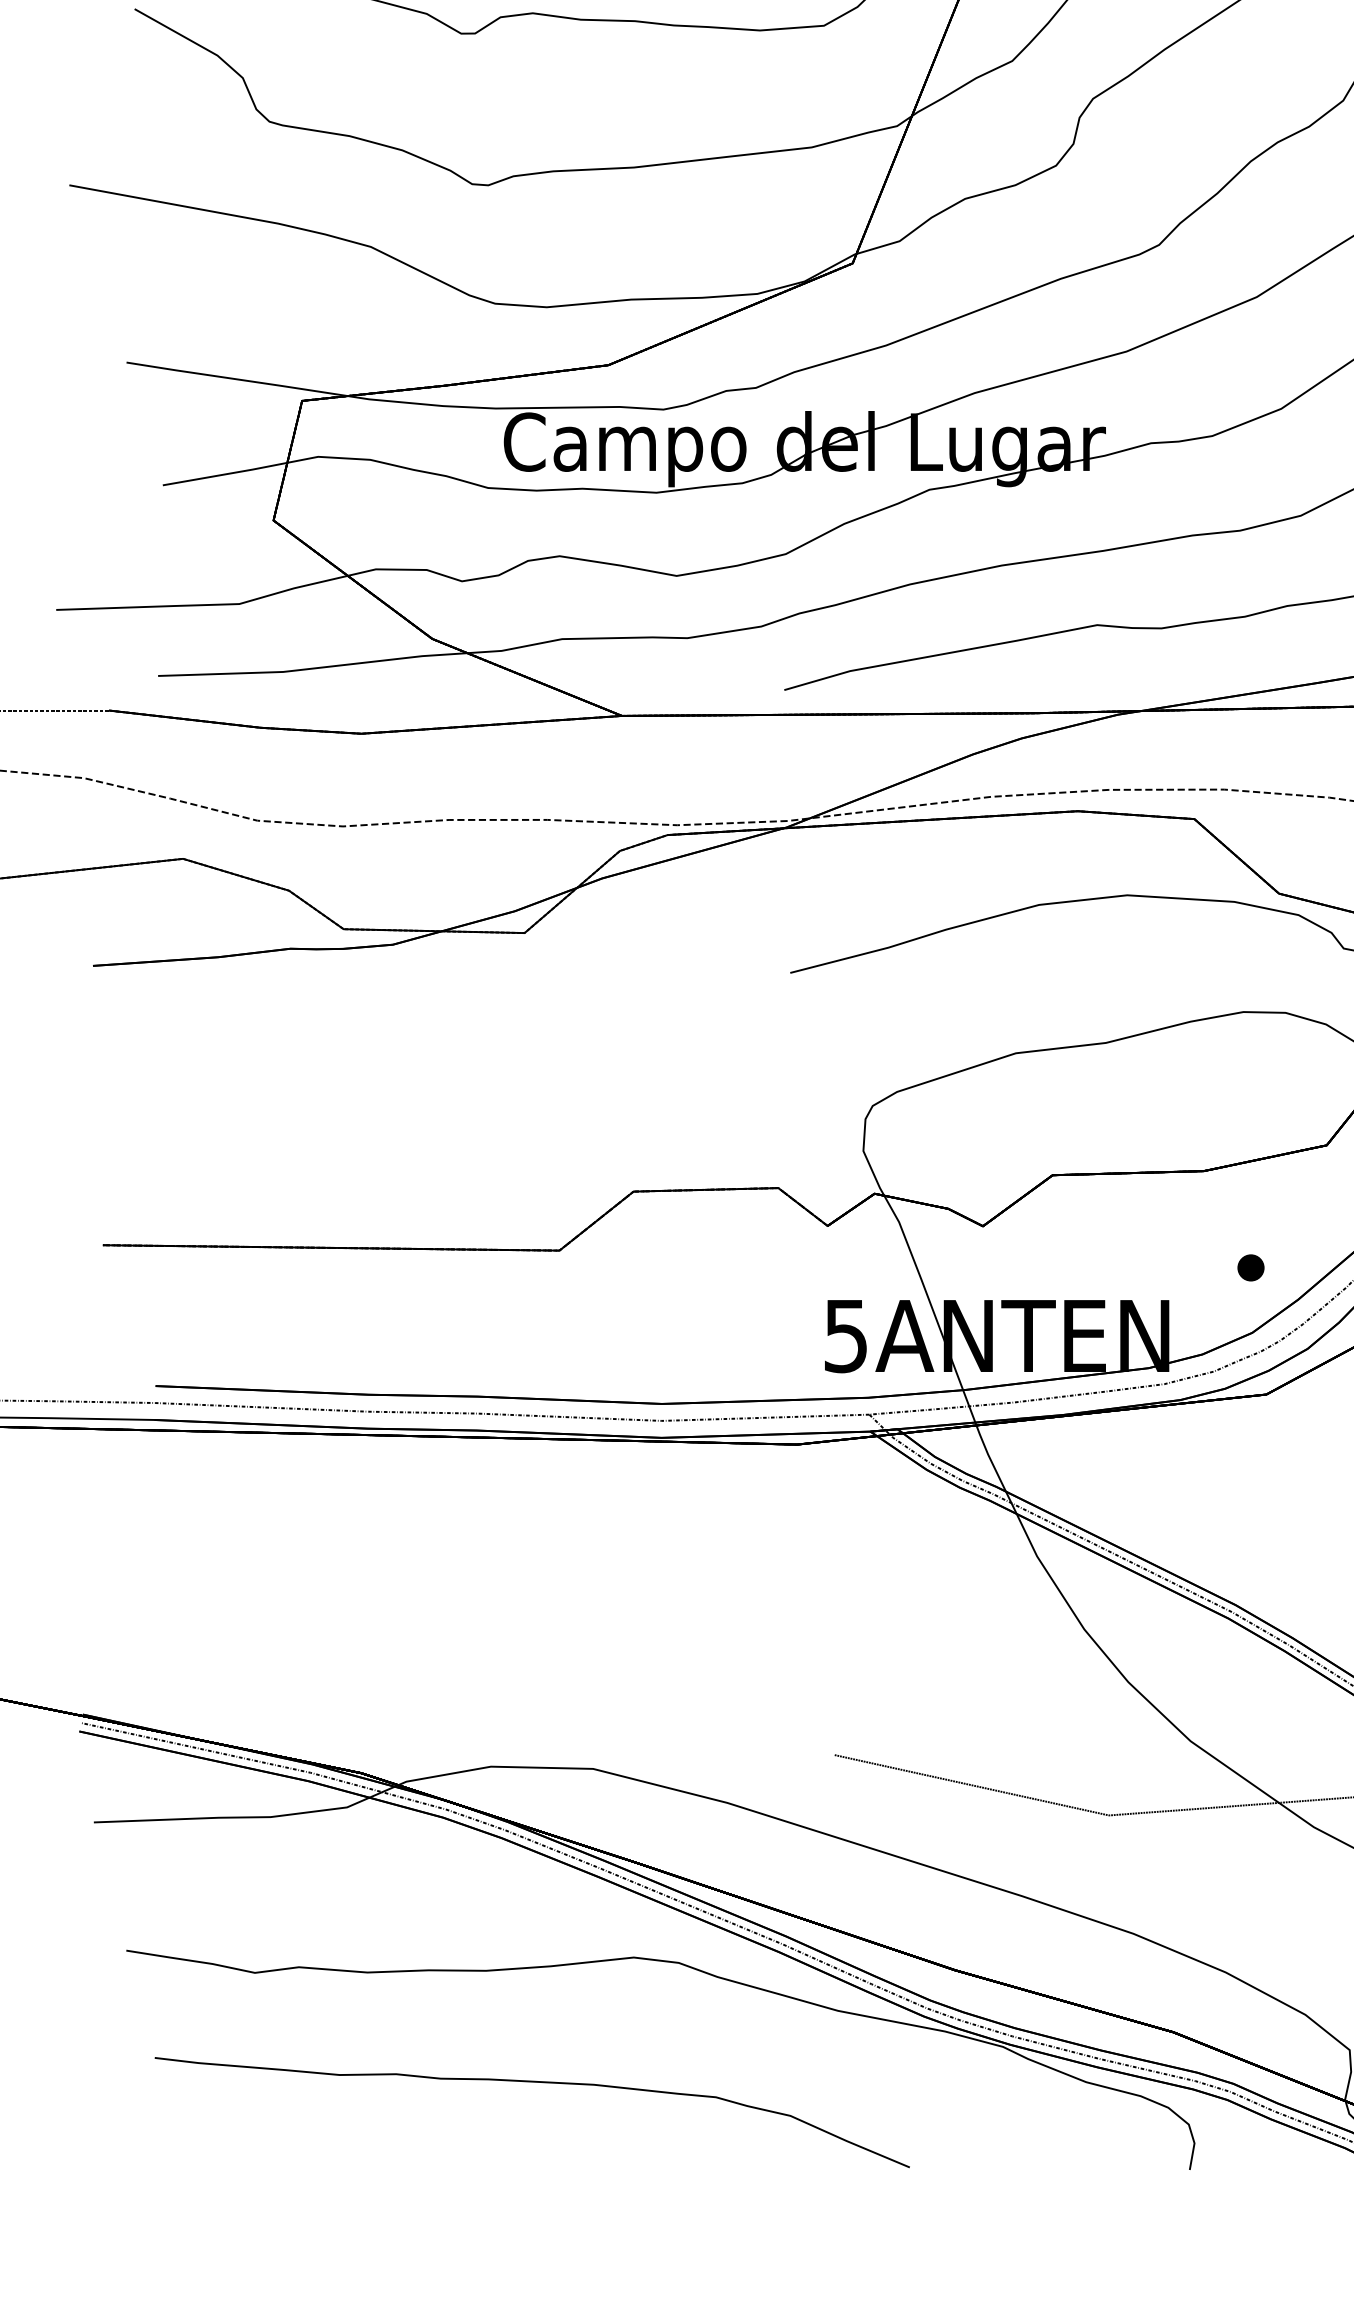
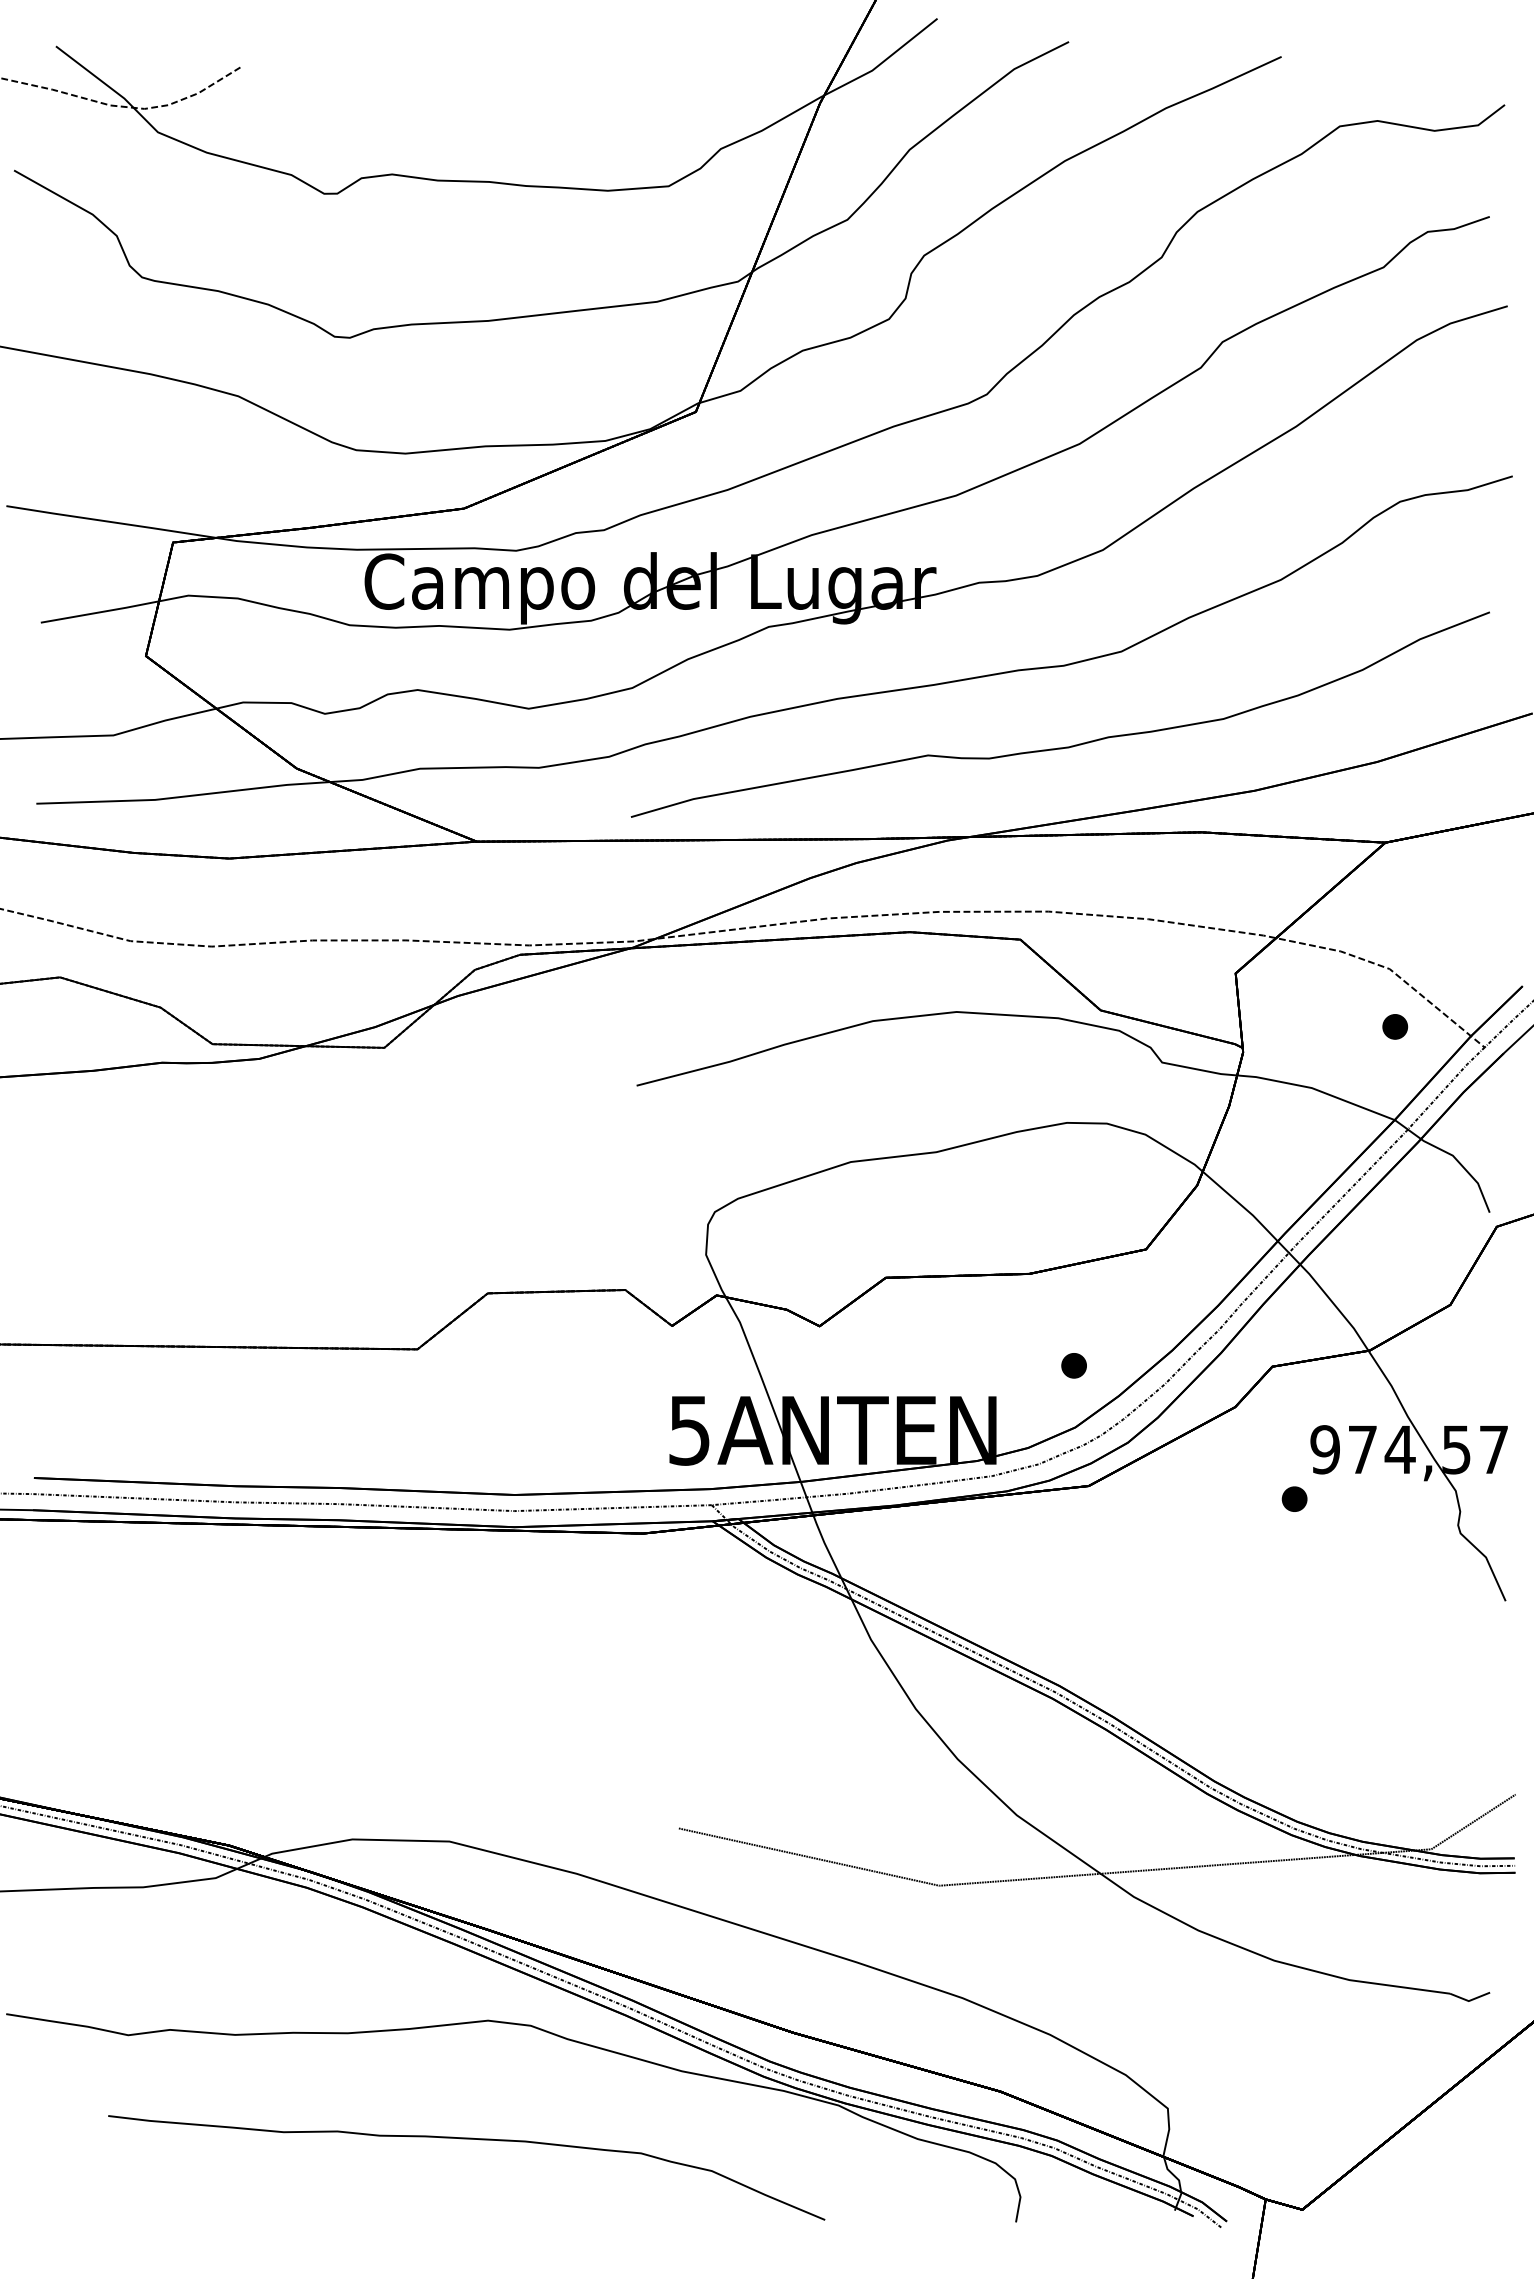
curve: (532, 2082) -> (466, 2139), moved

